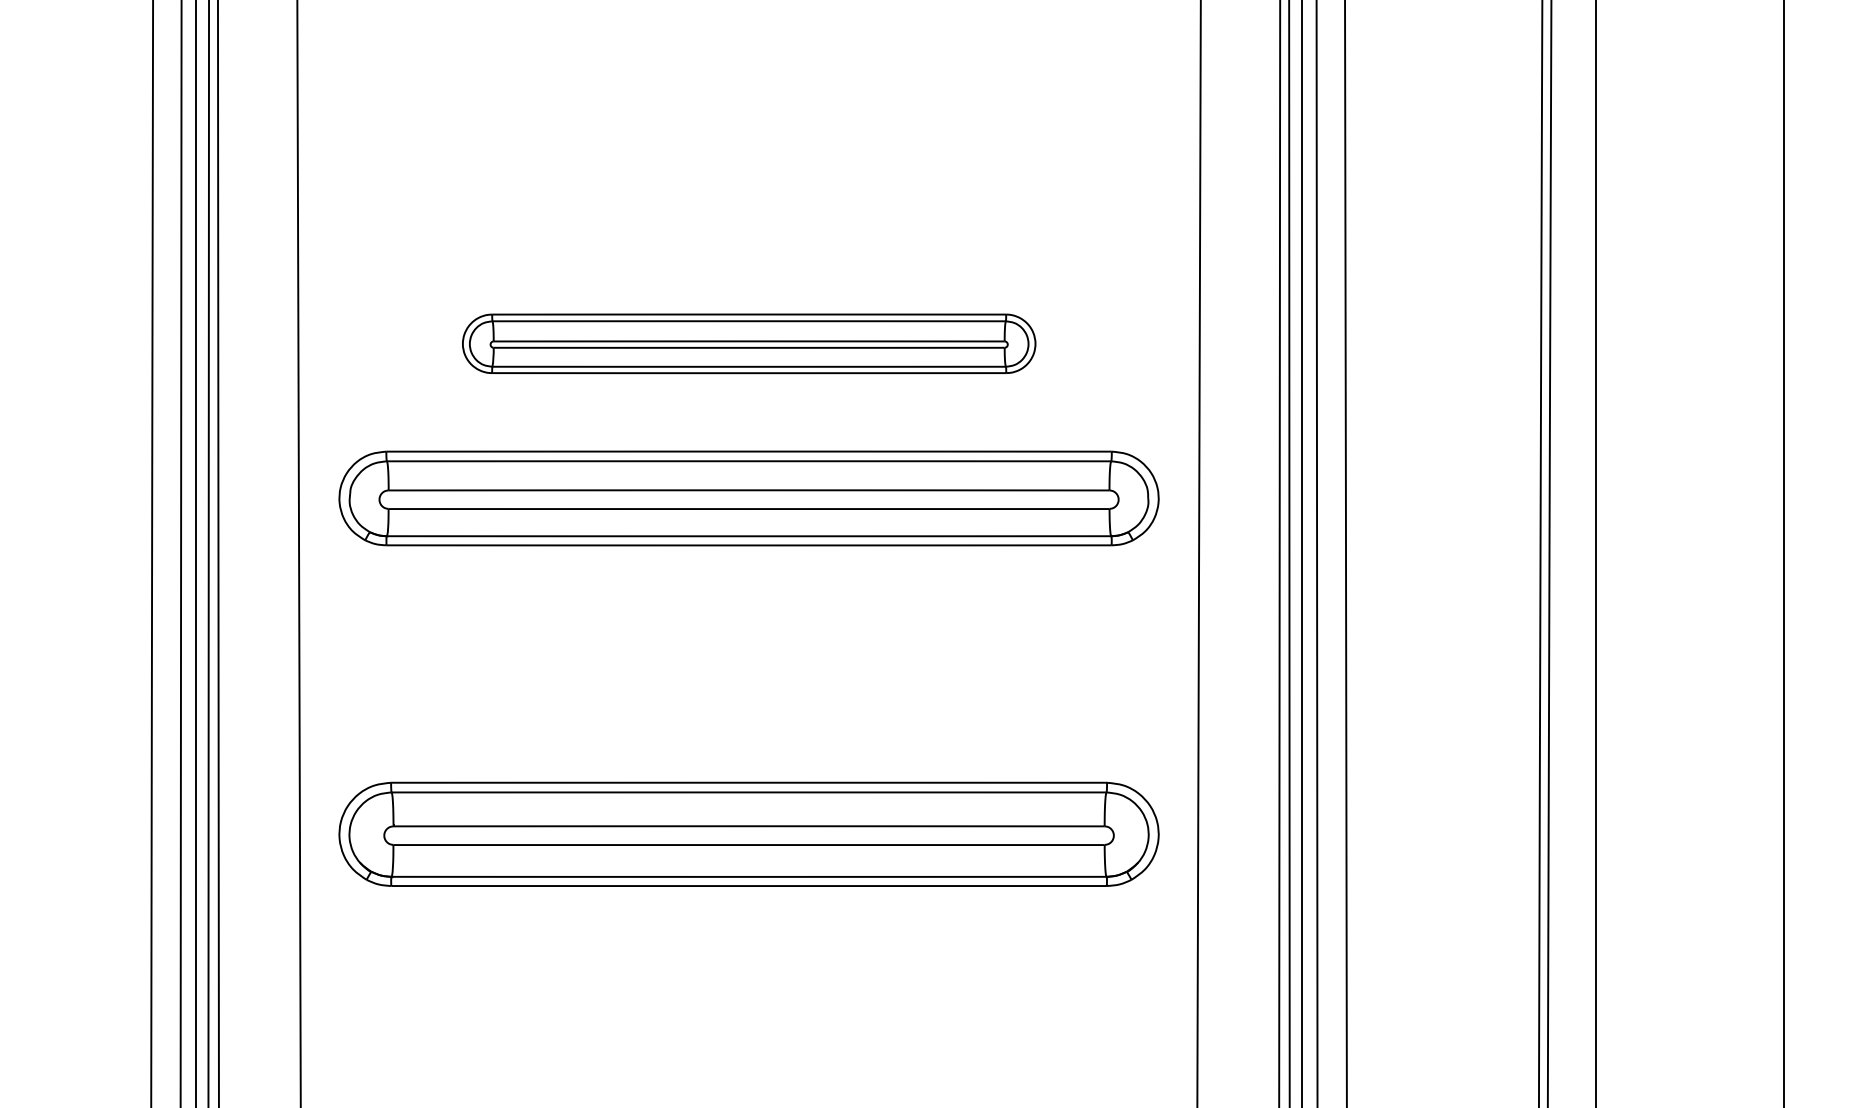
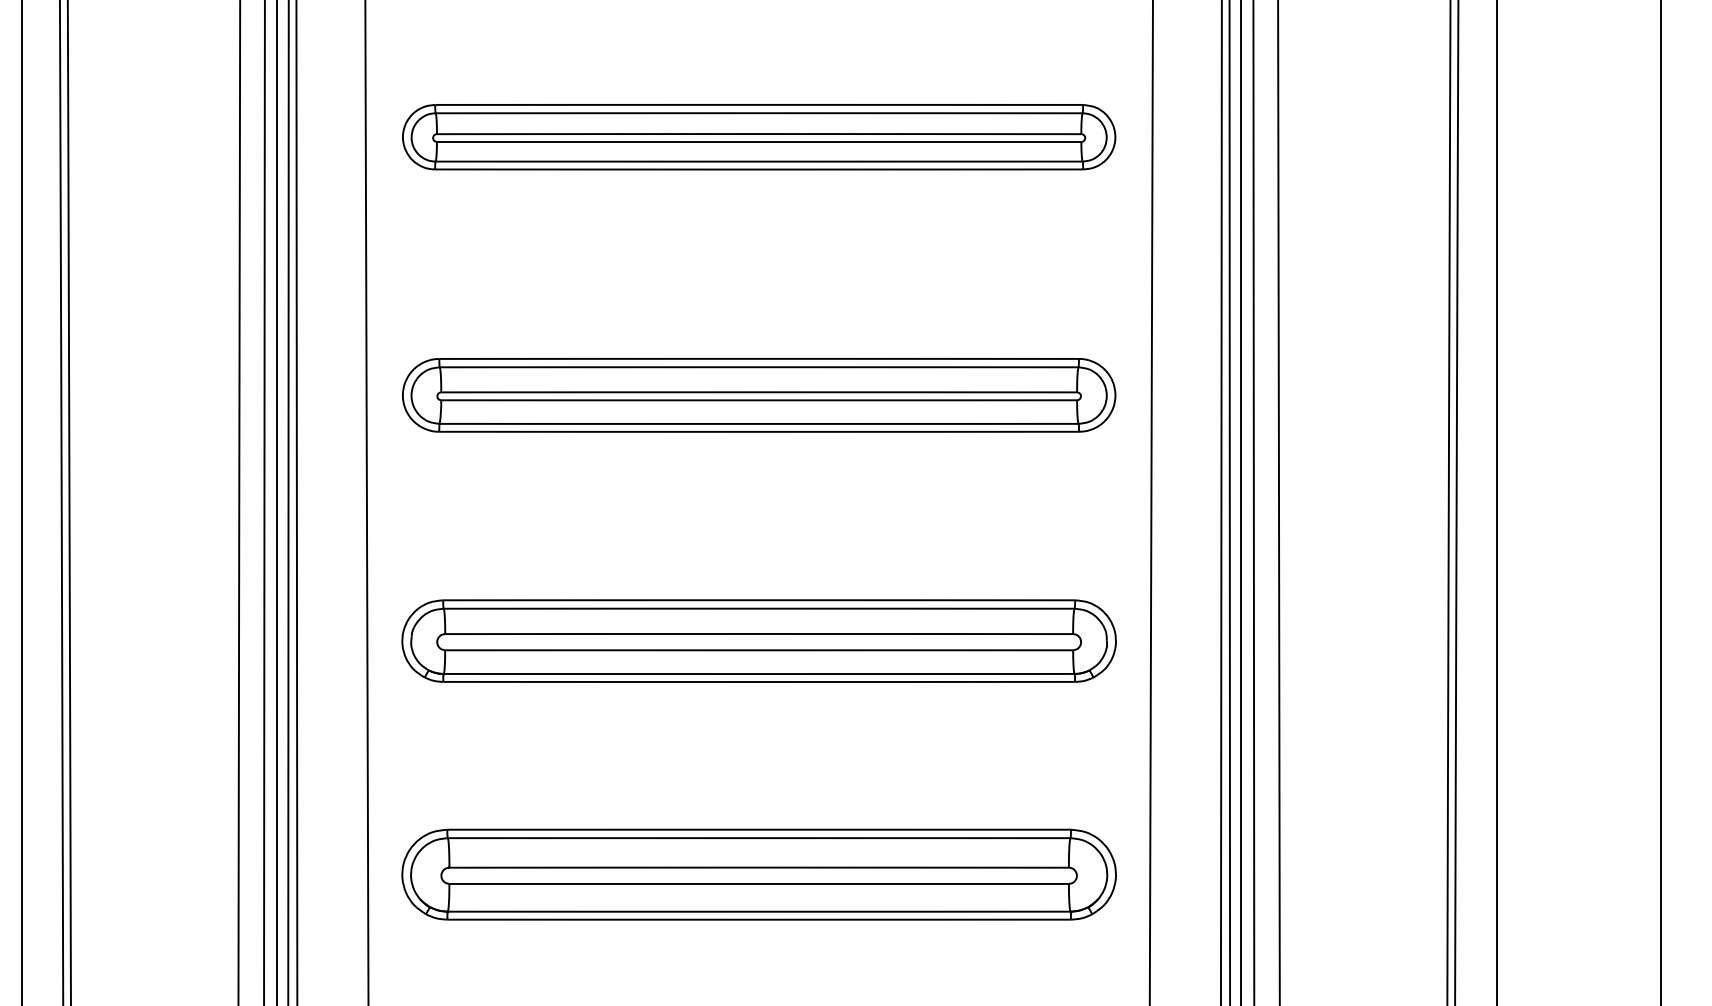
part: (749, 47) -> (759, 137), added
part: (749, 343) -> (759, 395), size x1.43
part: (748, 497) -> (758, 640), moved
part: (748, 834) -> (758, 874), moved

